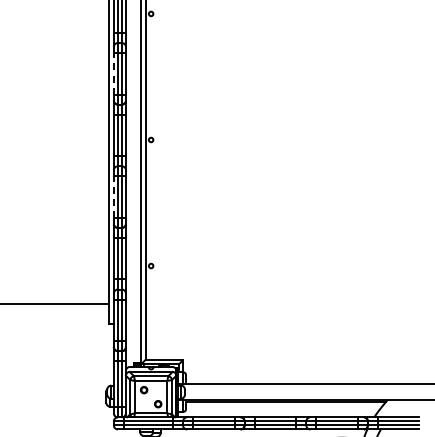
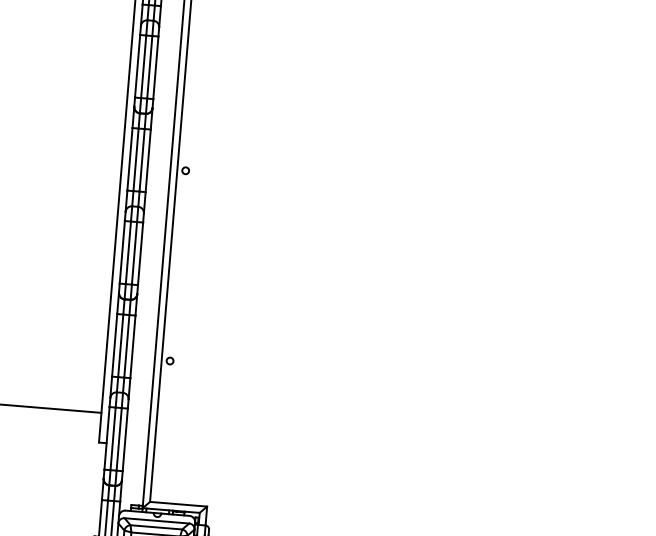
line: (113, 73) -> (137, 65), dashed -> solid
line: (113, 197) -> (121, 252), dashed -> solid

